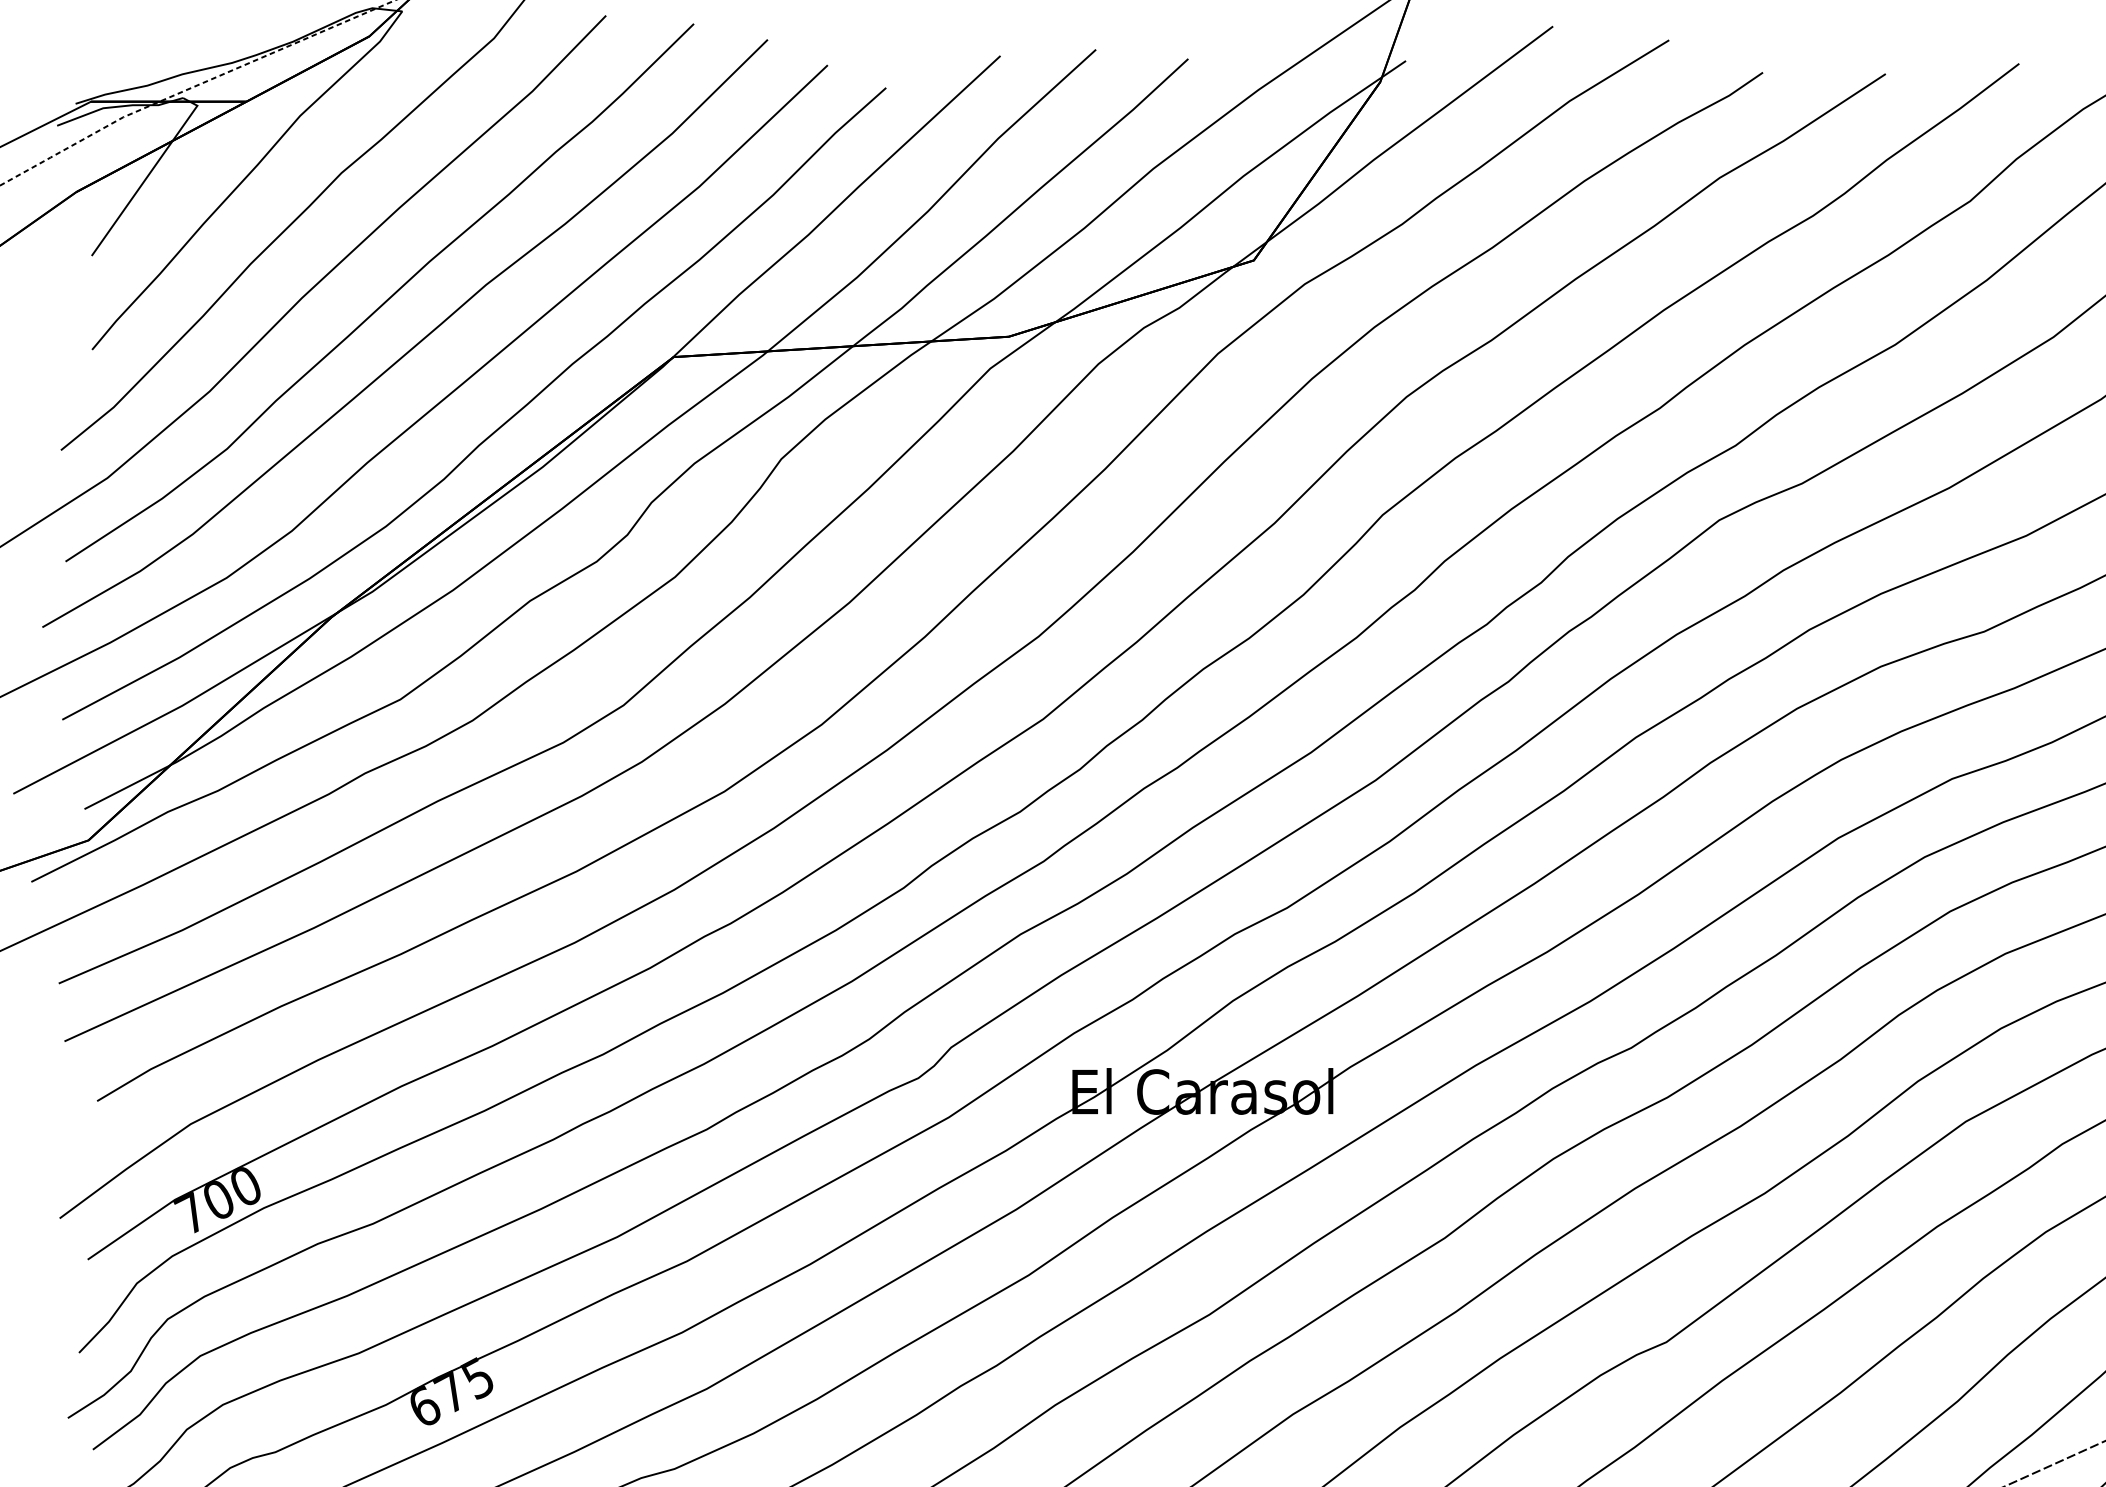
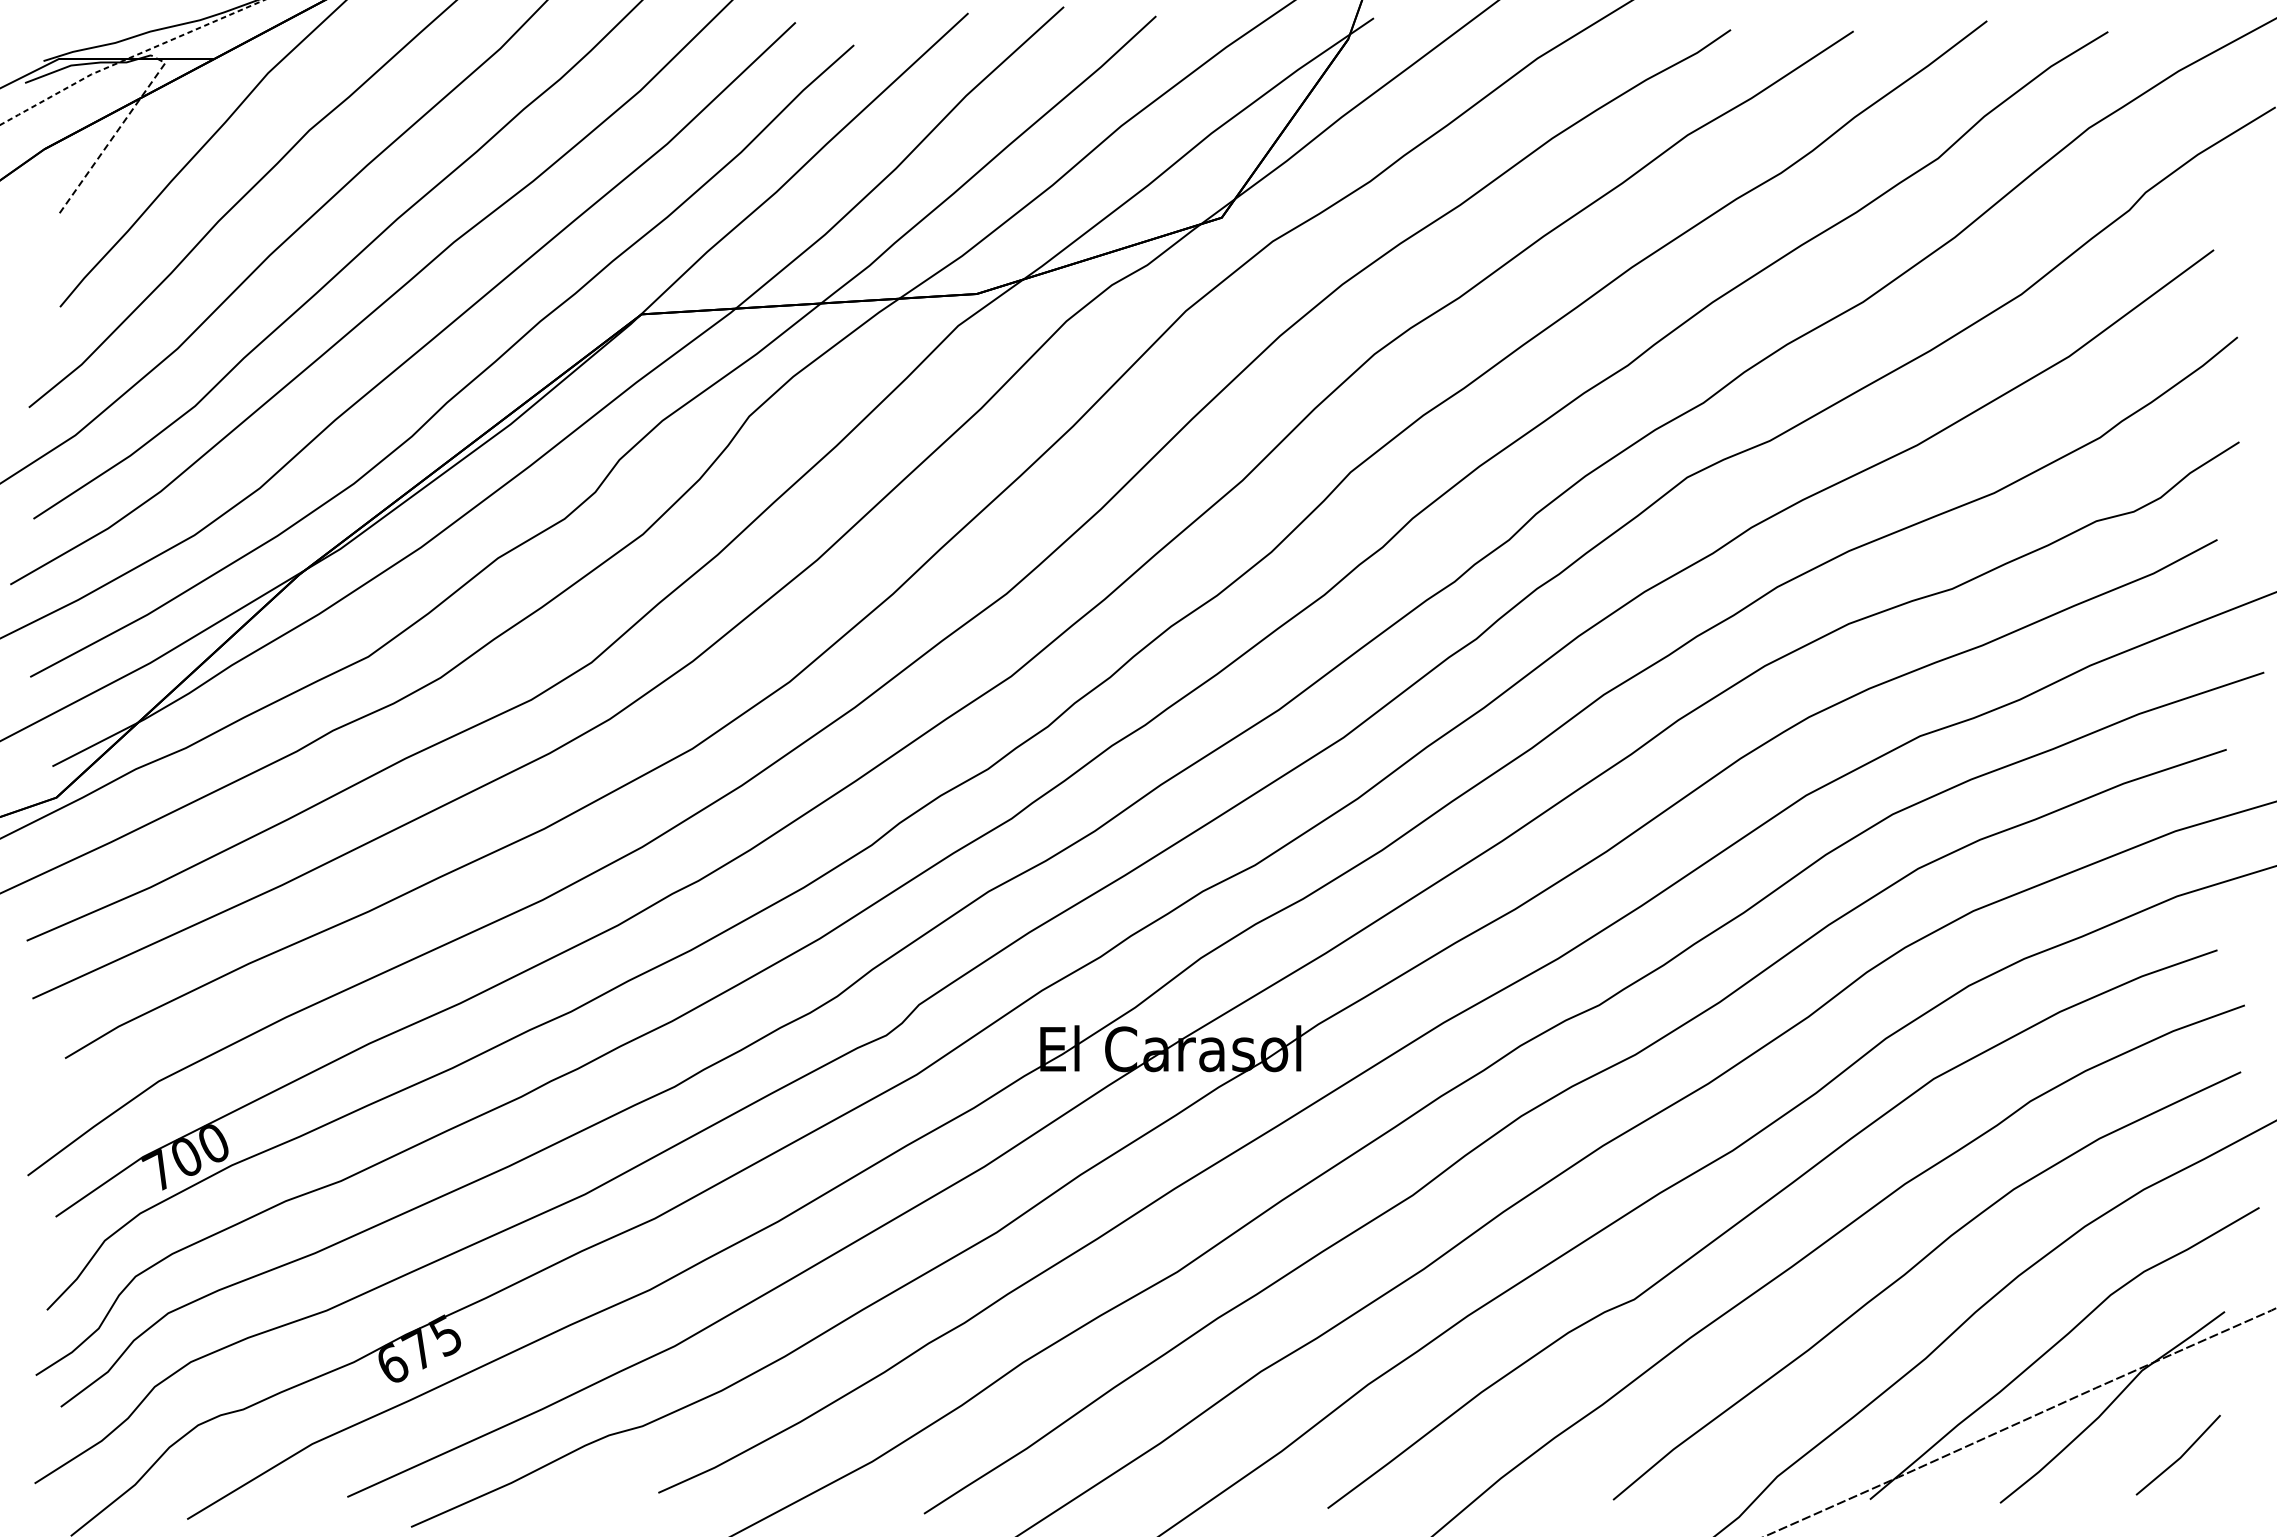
line: (149, 173) -> (117, 130), solid -> dashed

